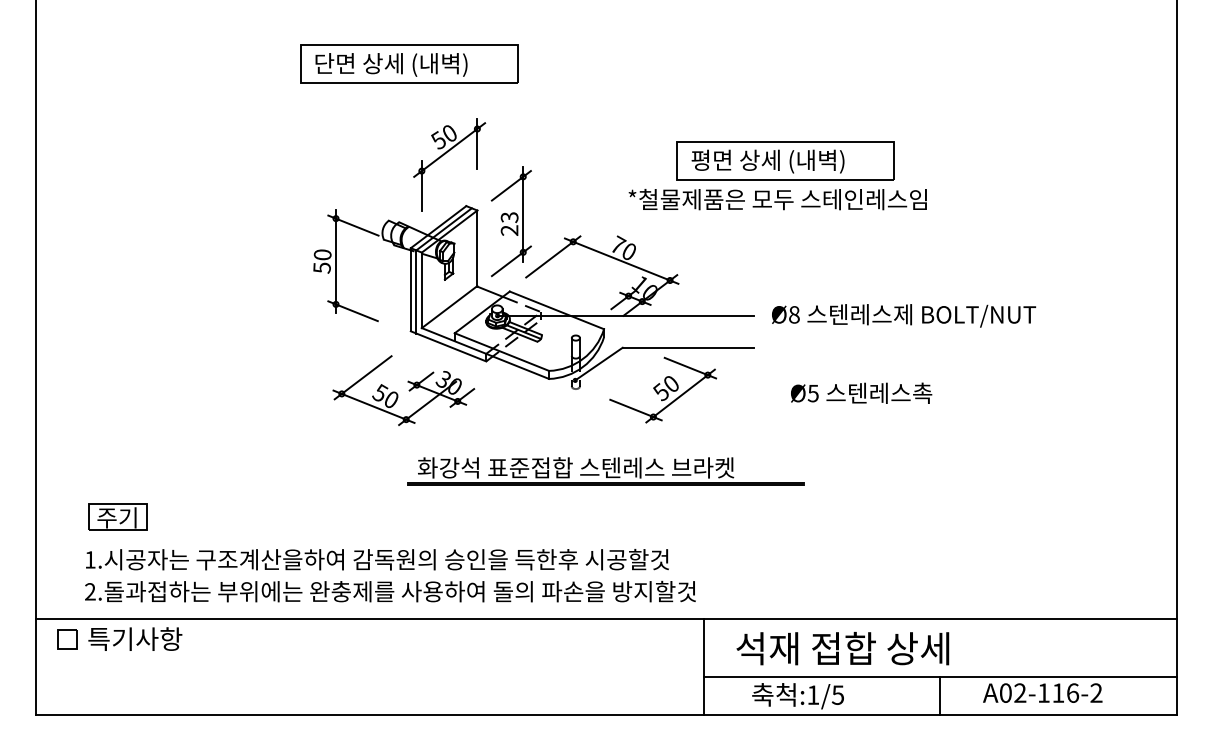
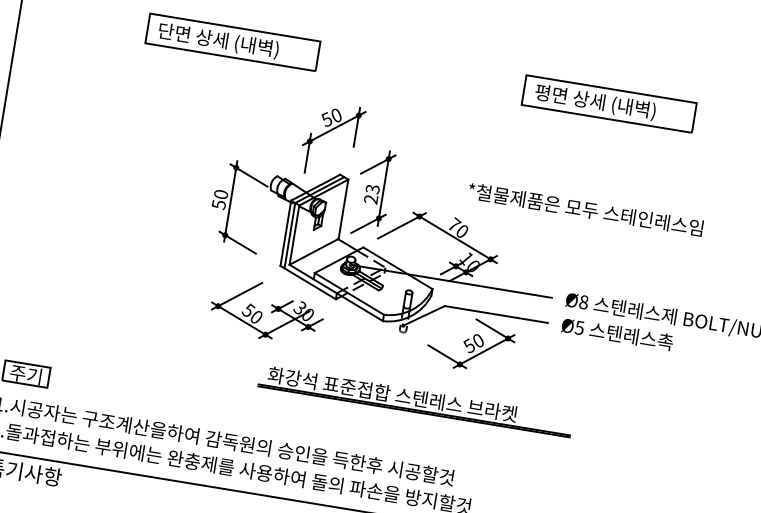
part: (409, 63) -> (233, 42), moved
part: (785, 160) -> (609, 103), moved
text: (861, 392) -> (617, 333), moved

